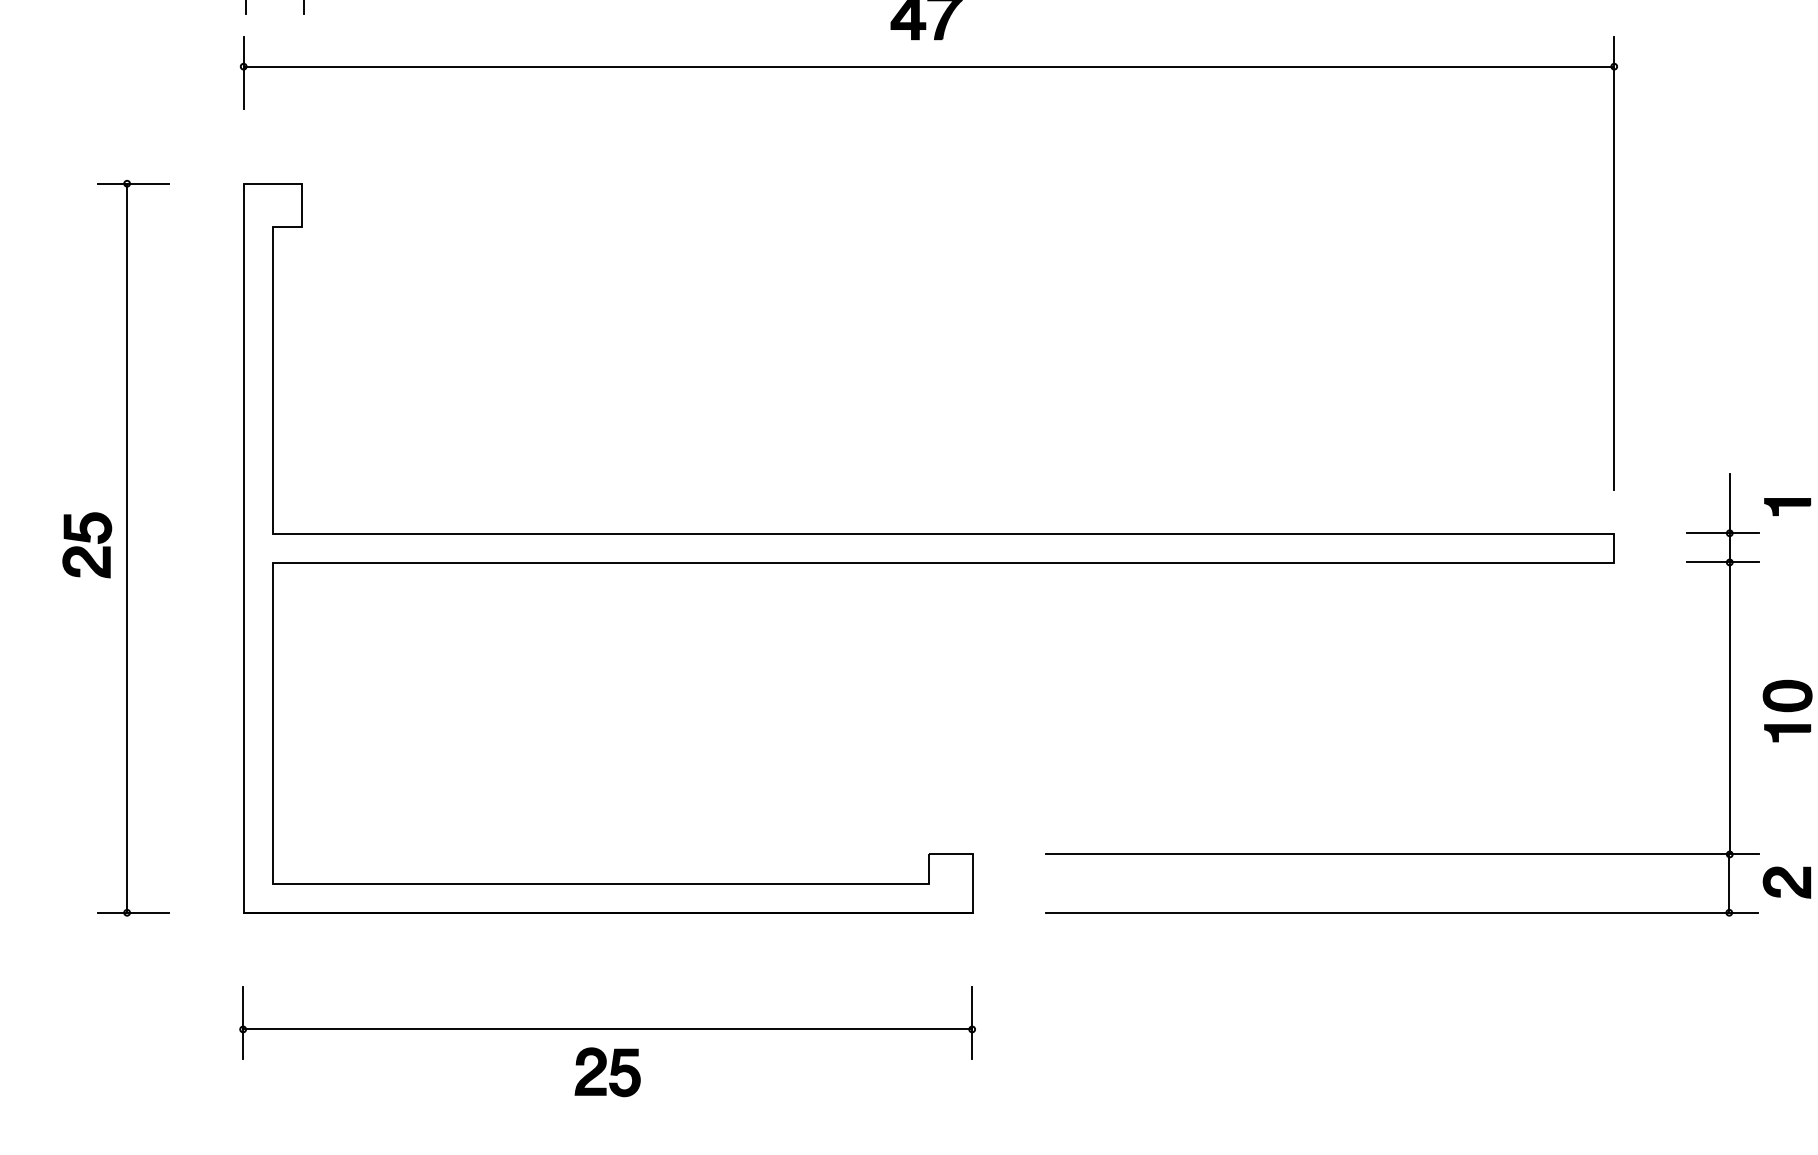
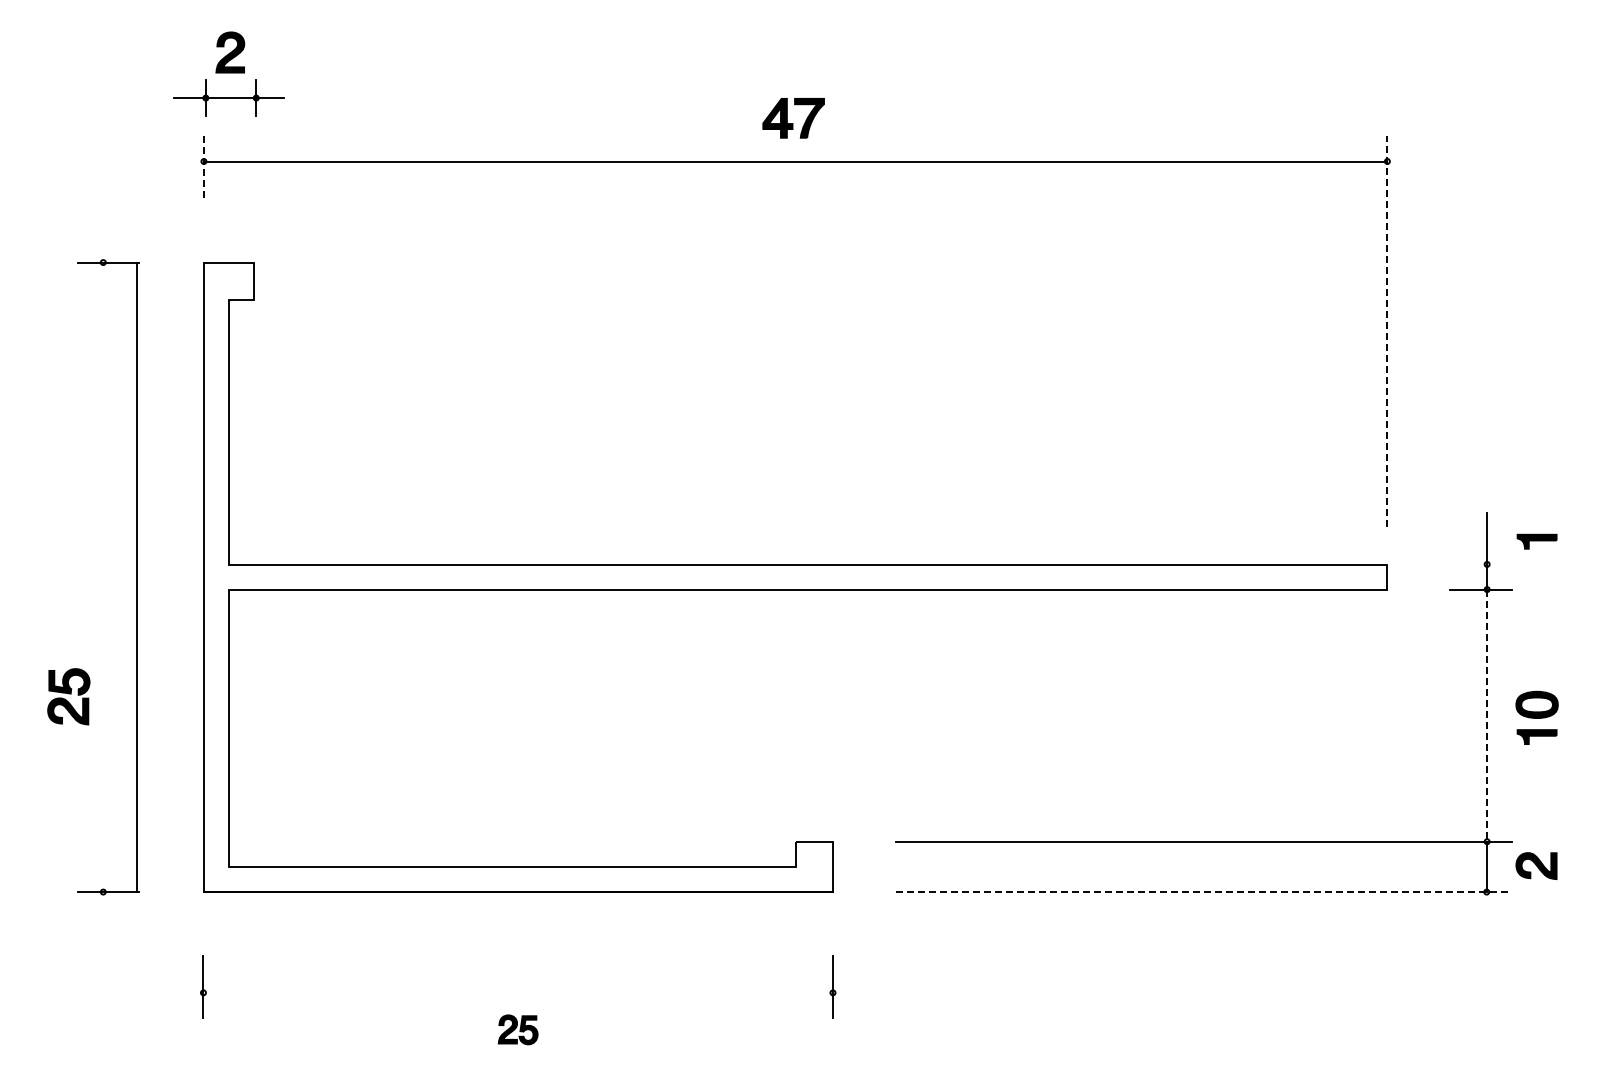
line: (243, 73) -> (203, 167), solid -> dashed
line: (1614, 263) -> (1387, 331), solid -> dashed
line: (1723, 533) -> (1481, 564), removed
part: (86, 544) -> (68, 696), moved
line: (127, 548) -> (137, 577), moved
line: (1730, 708) -> (1487, 715), solid -> dashed
line: (1402, 913) -> (1204, 892), solid -> dashed
line: (606, 1029) -> (517, 992), removed
part: (606, 1071) -> (517, 1029), size x0.7

